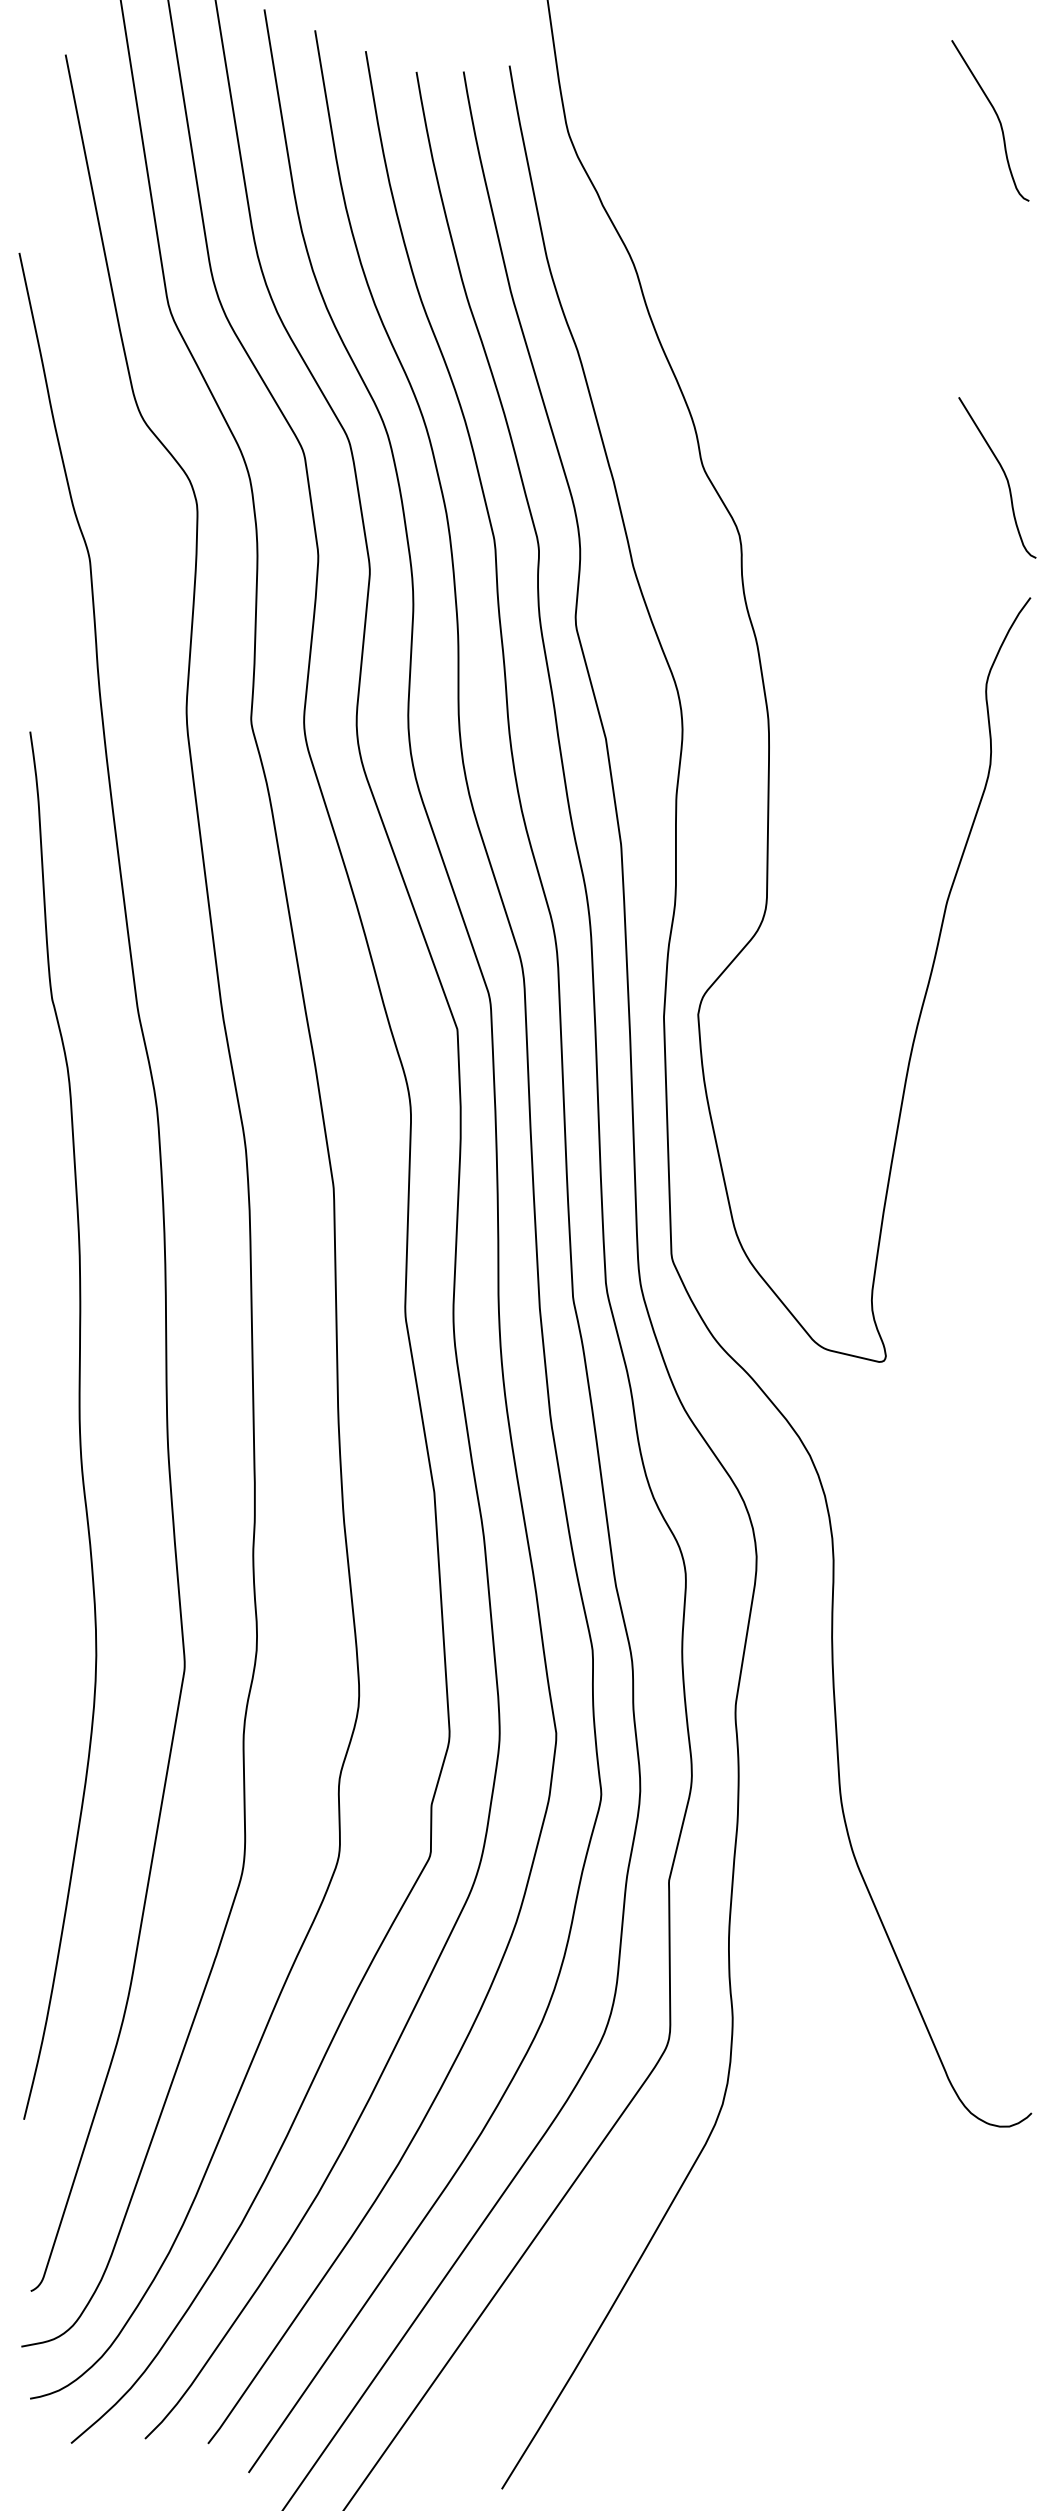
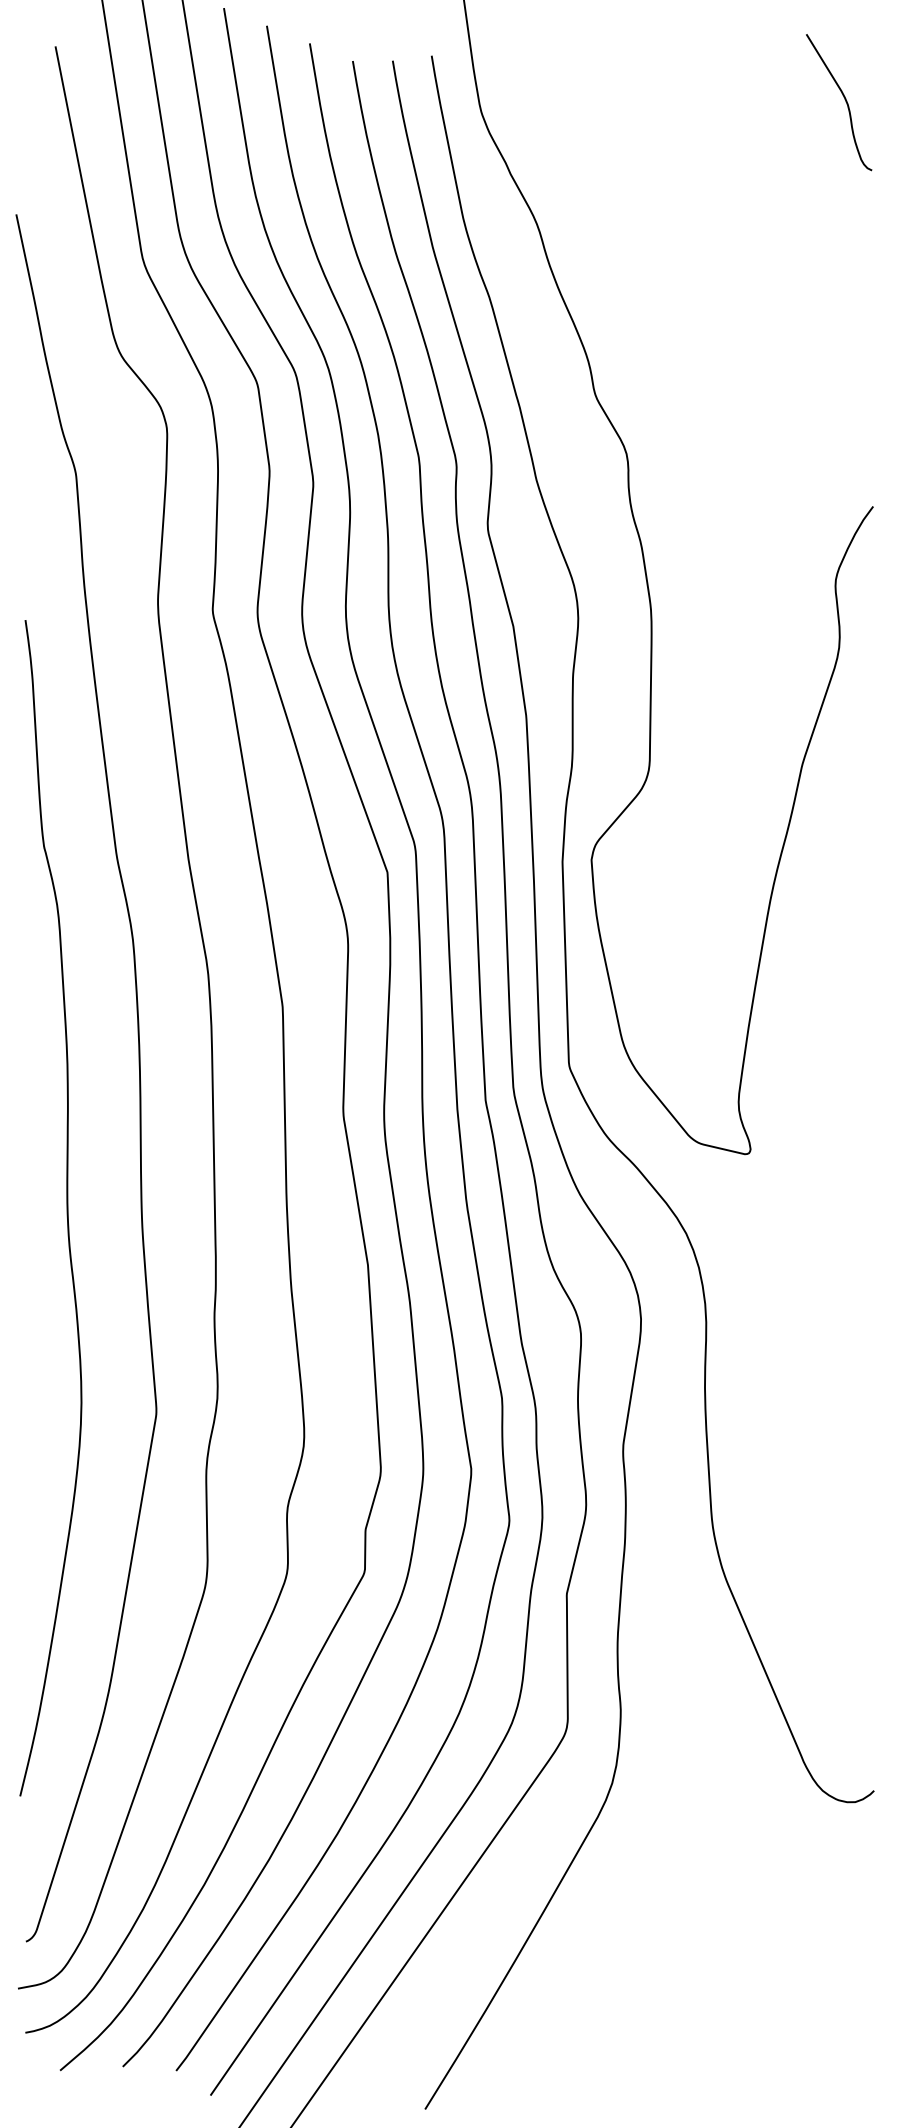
curve: (1003, 473) -> (850, 401), removed

